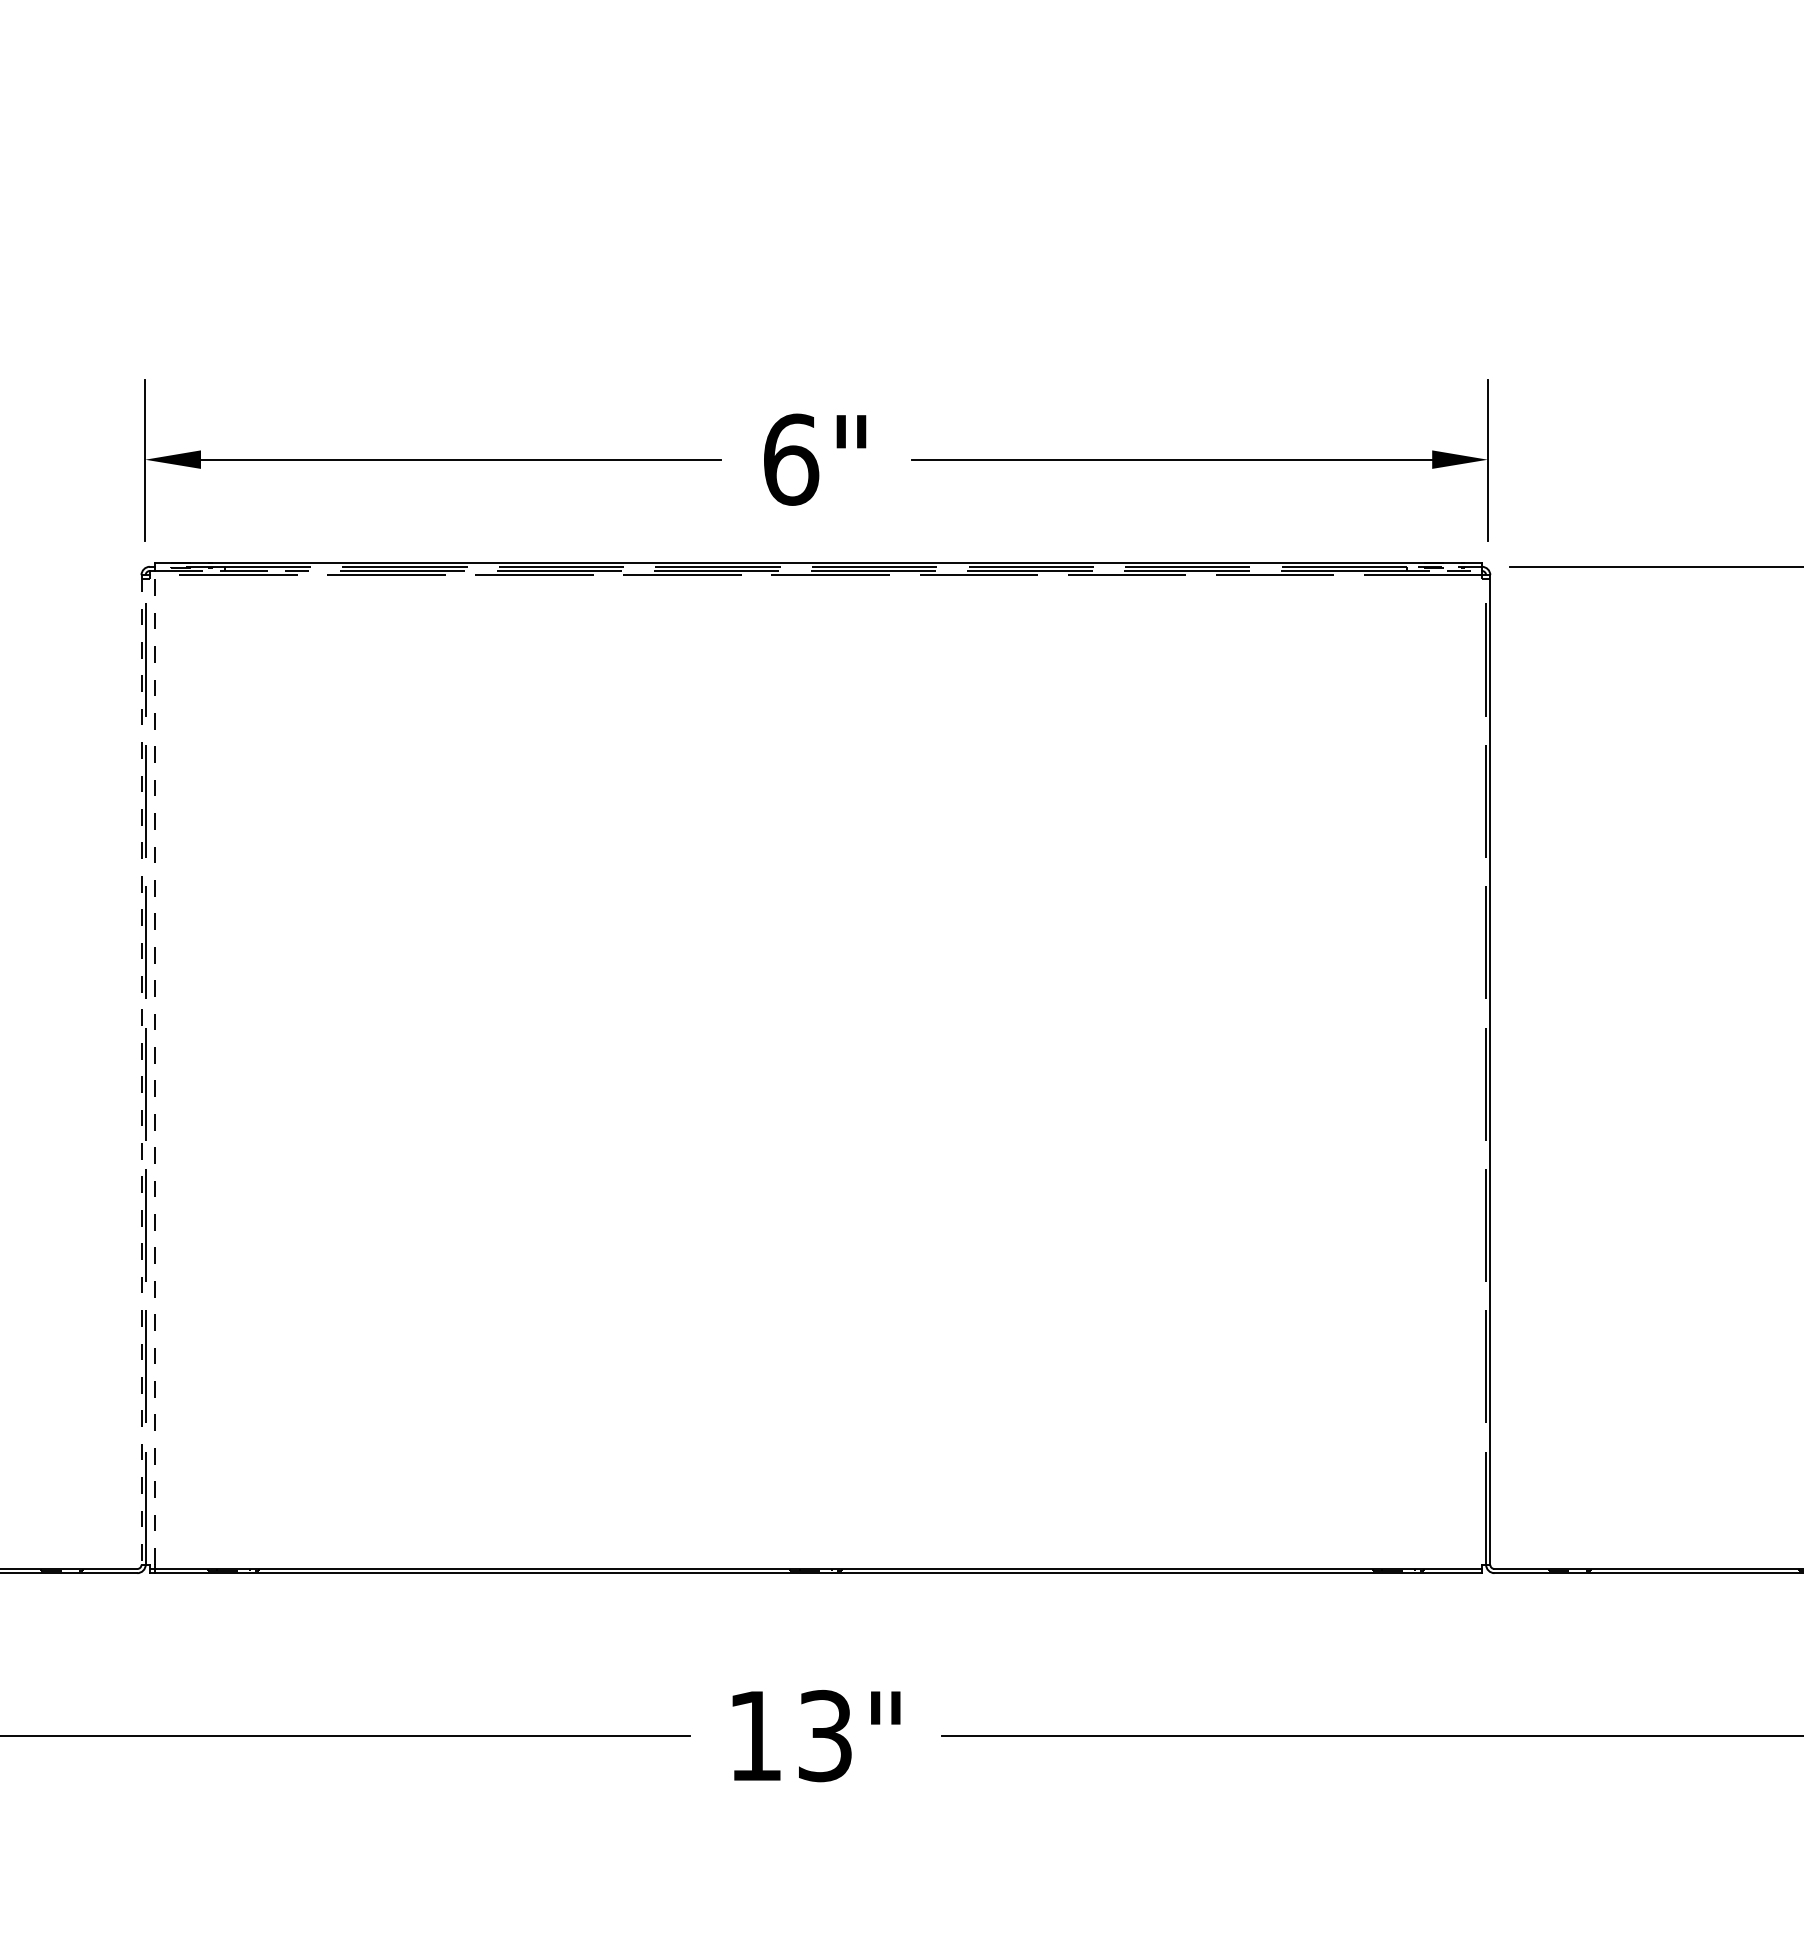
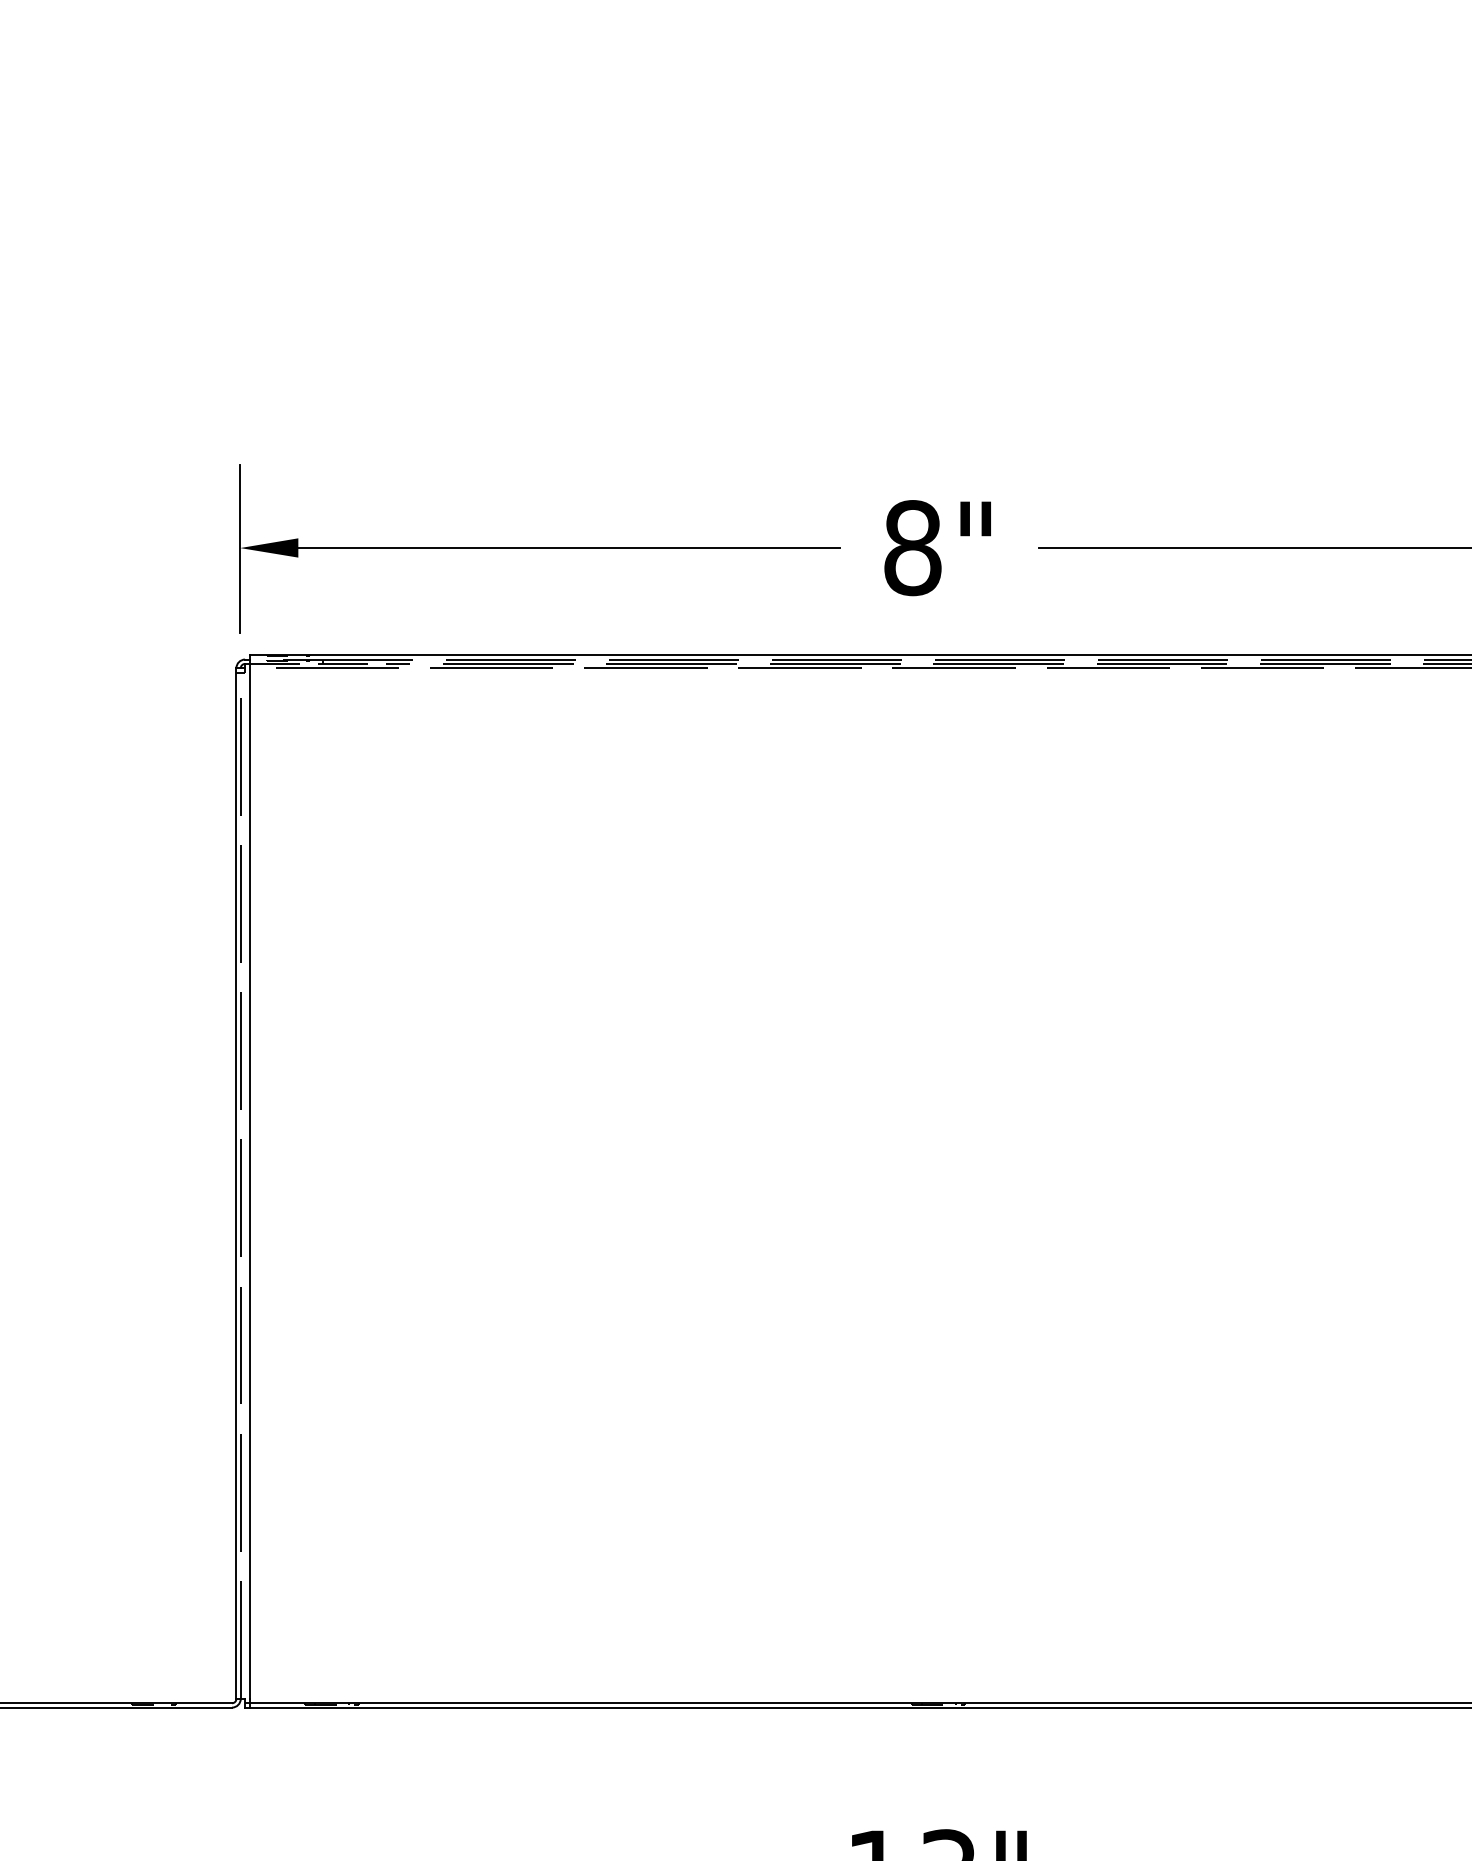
text: (791, 459) -> (913, 547), 6" -> 8"
line: (154, 1067) -> (249, 1180), dashed -> solid
line: (141, 1069) -> (236, 1183), dashed -> solid

